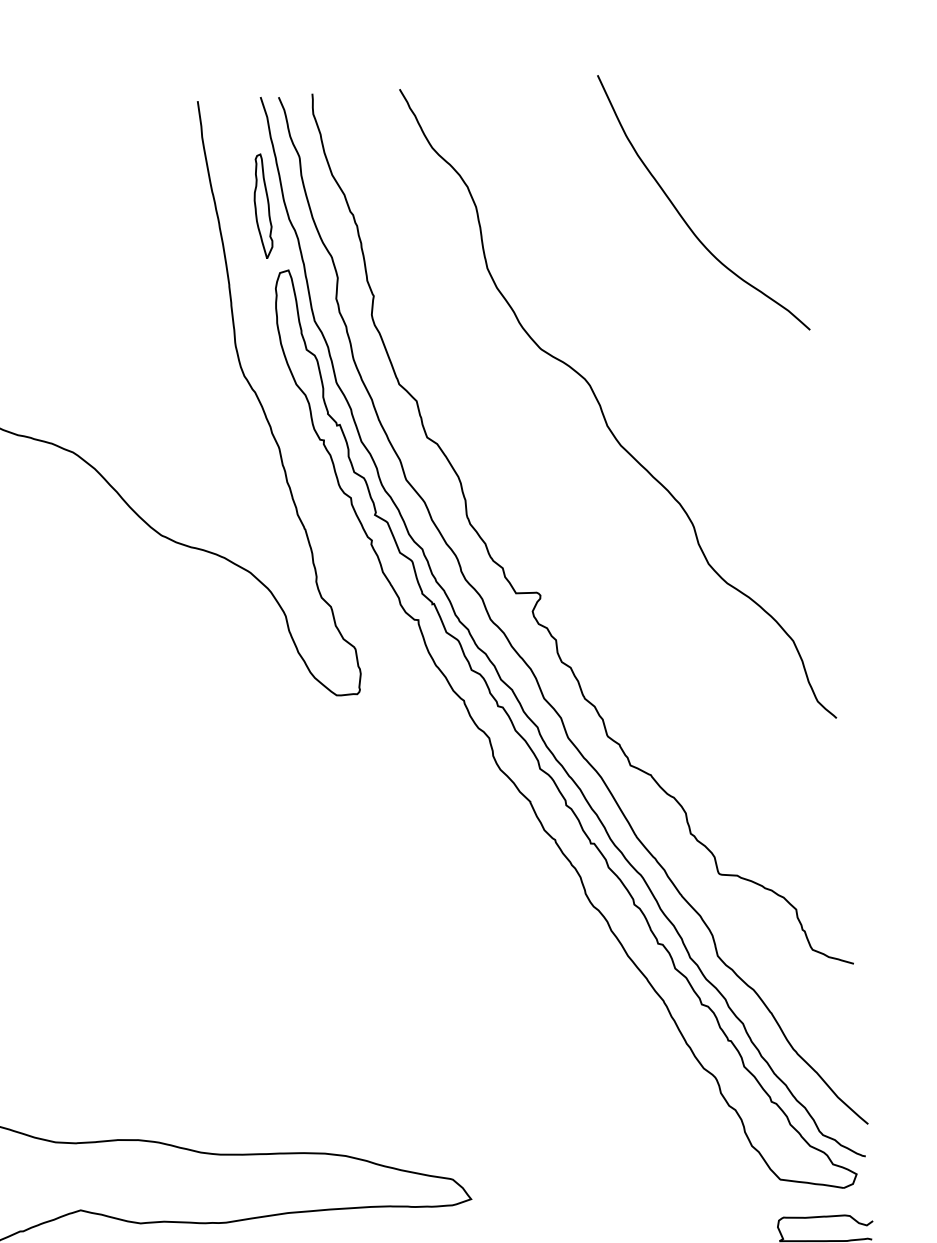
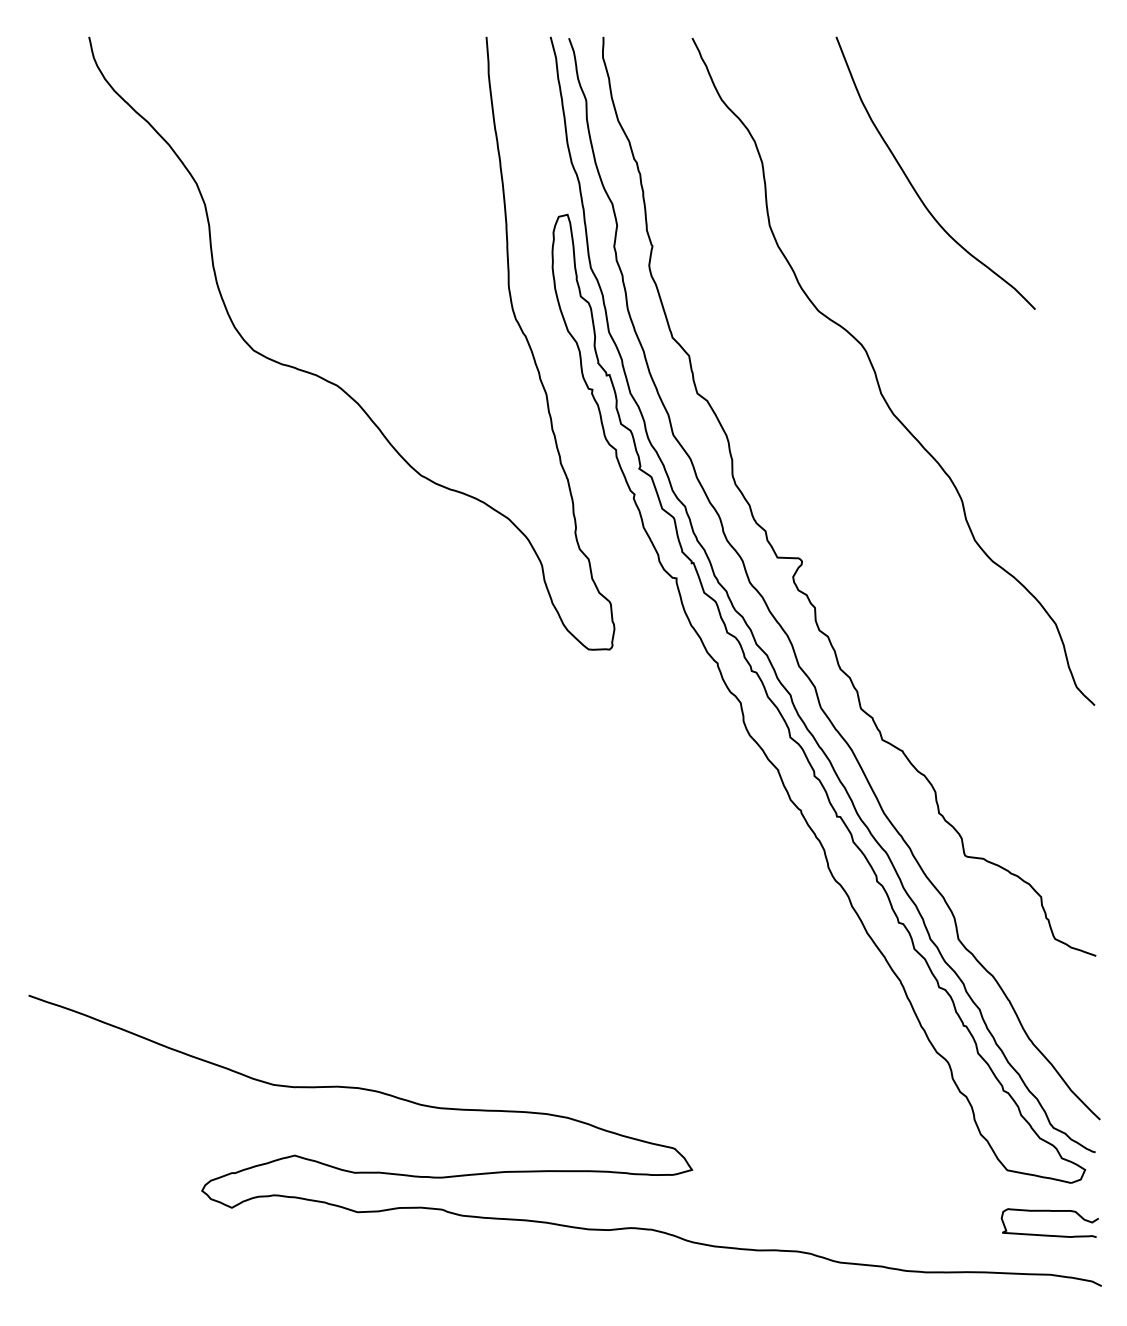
part: (262, 205) -> (545, 147), removed
curve: (683, 218) -> (914, 187), moved

